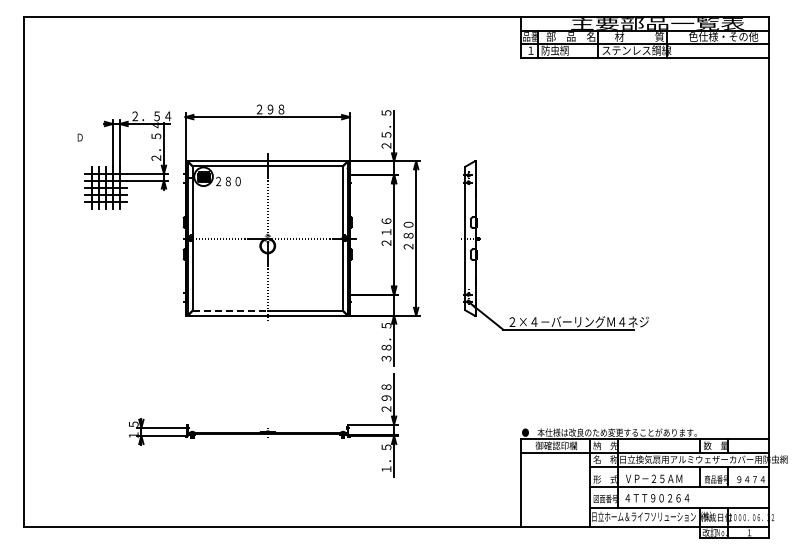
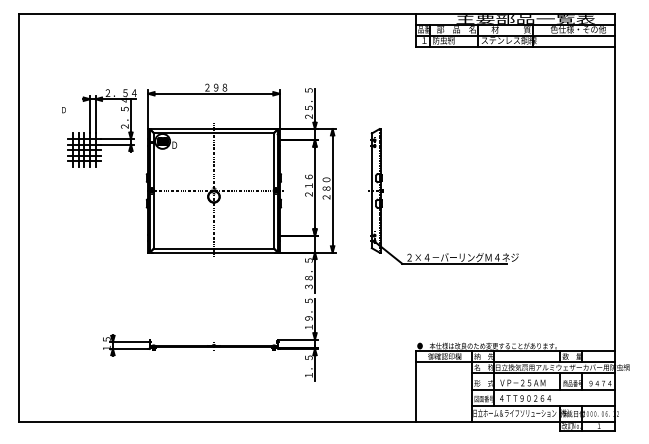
text: (227, 181) -> (181, 145), ２８０ -> Ｄ
line: (230, 310) -> (184, 248), dashed -> solid
text: (386, 392) -> (308, 313), ２９８ -> １９．５

